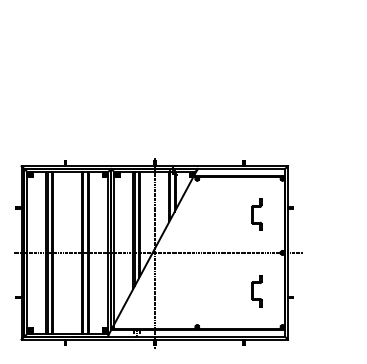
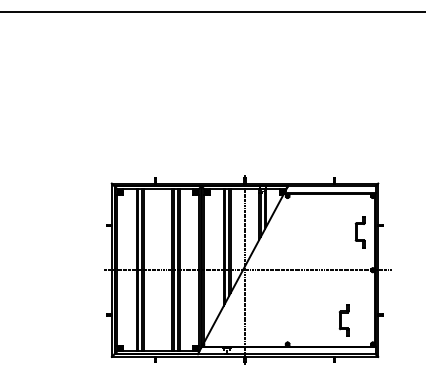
part: (256, 215) -> (359, 232), moved
part: (256, 291) -> (343, 320), moved

